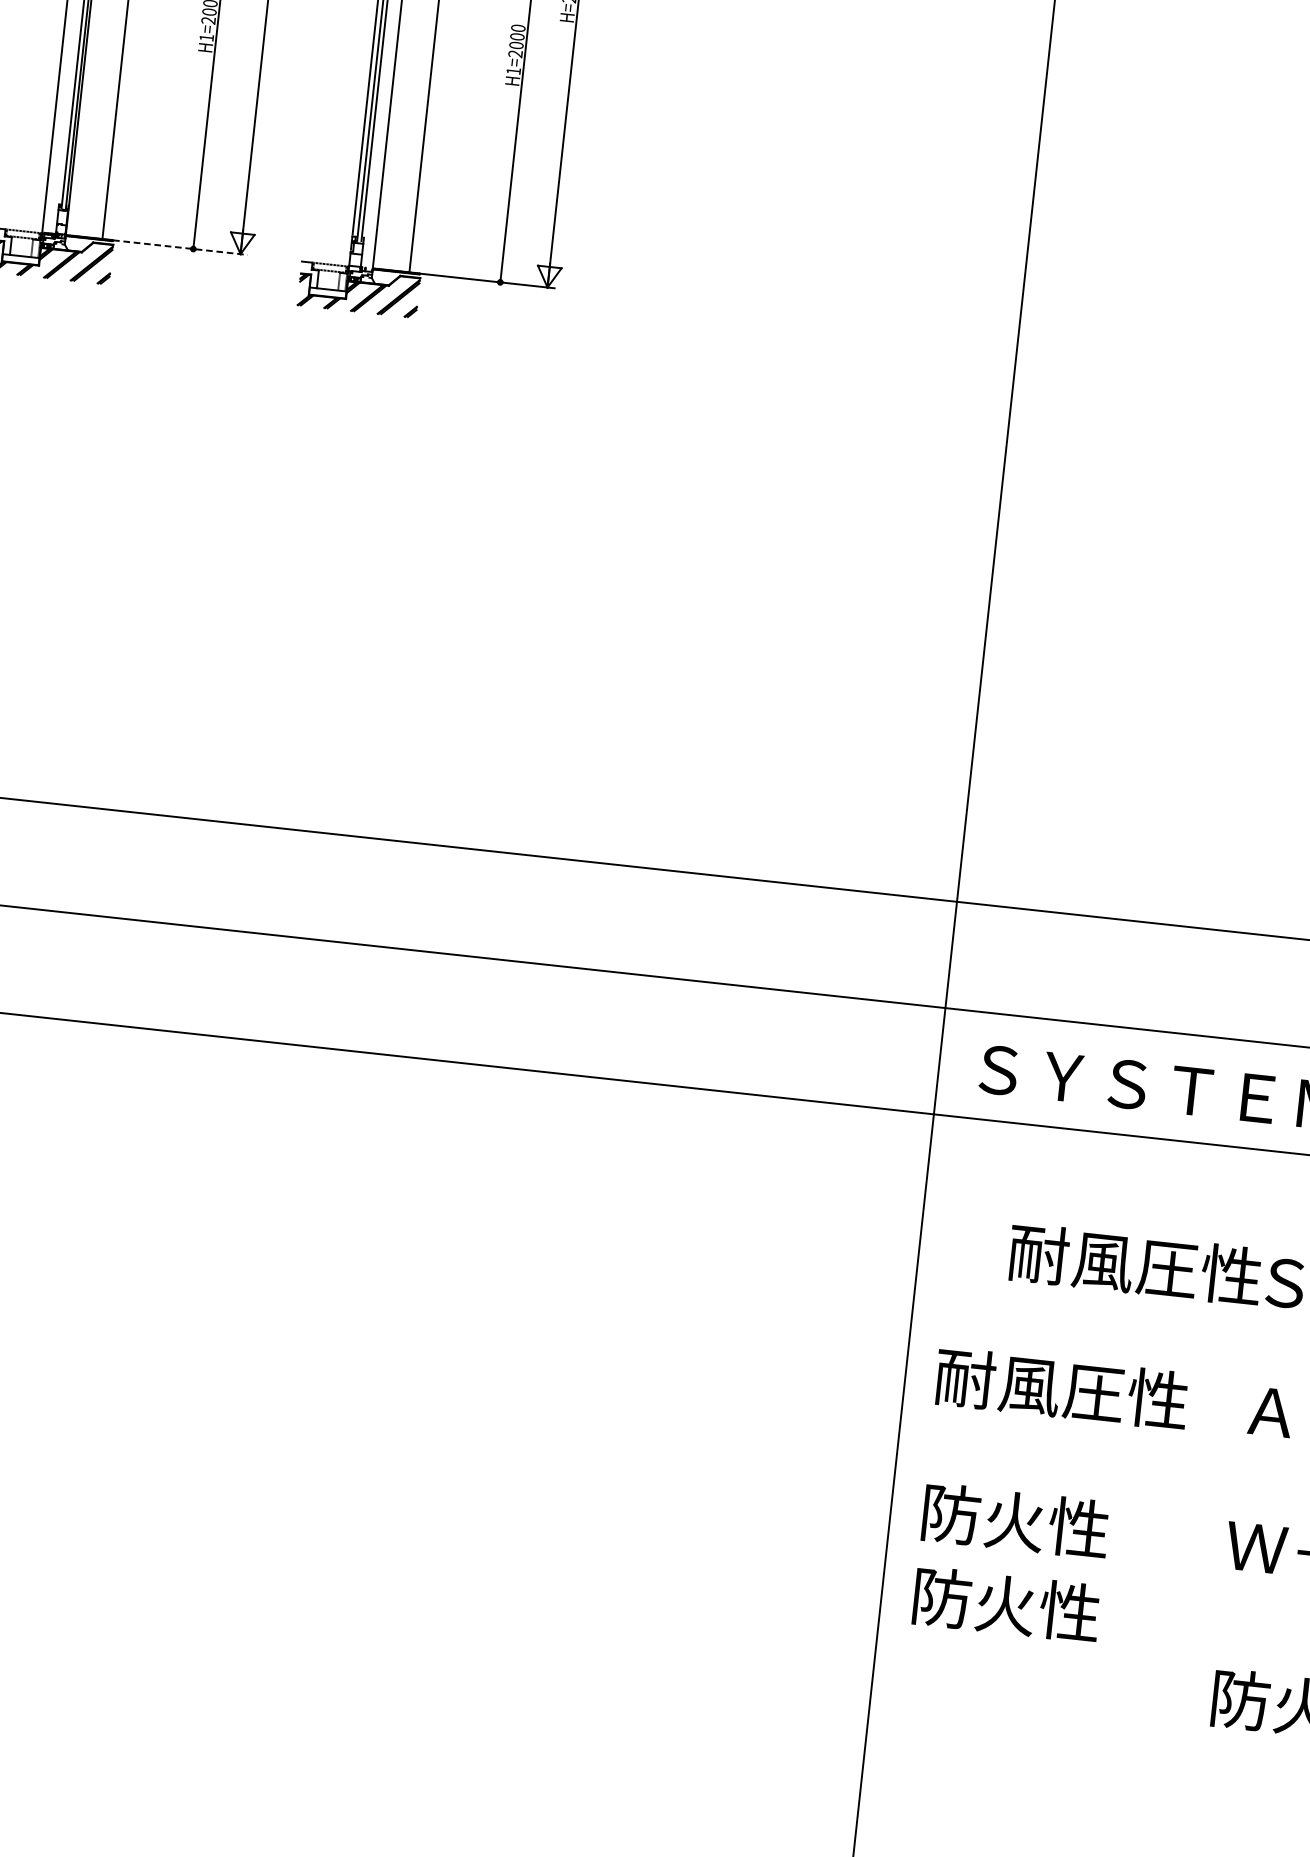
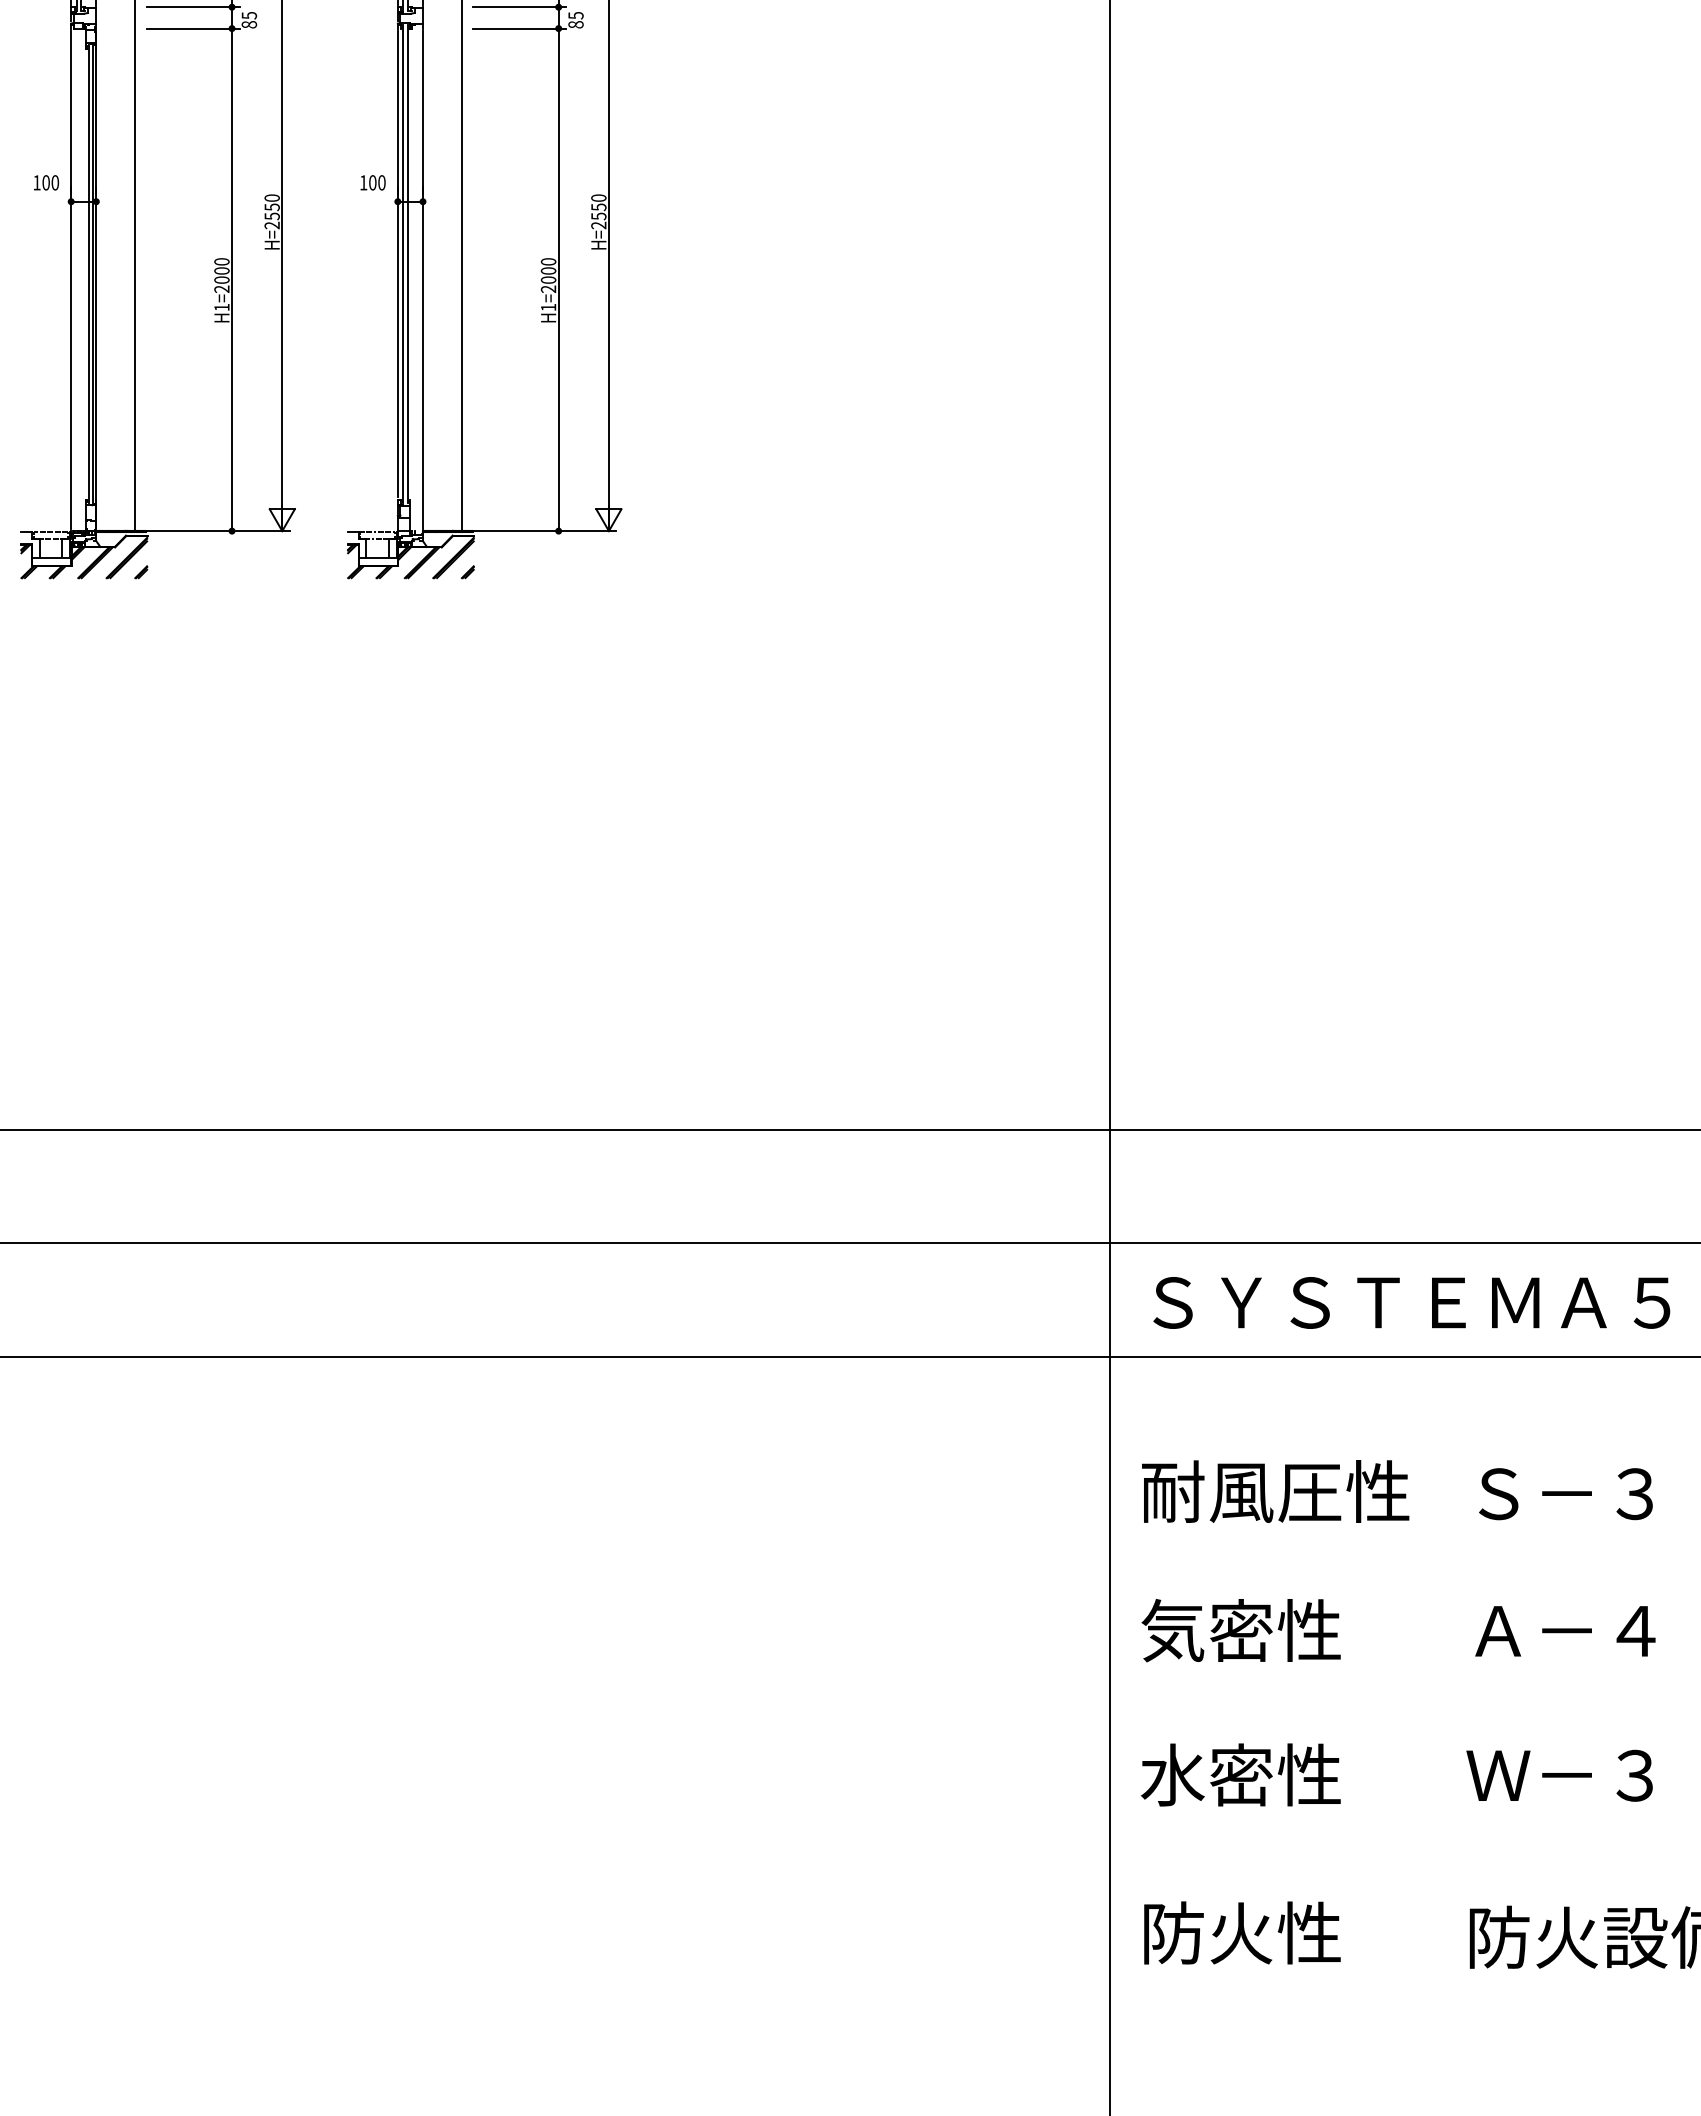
line: (180, 248) -> (218, 531), dashed -> solid
text: (1135, 1264) -> (1275, 1491), moved
text: (1061, 1388) -> (1275, 1630), 耐風圧性 -> 気密性
text: (982, 1517) -> (1206, 1774), 防火性 -> 水密性
text: (1006, 1604) -> (1242, 1932), moved

